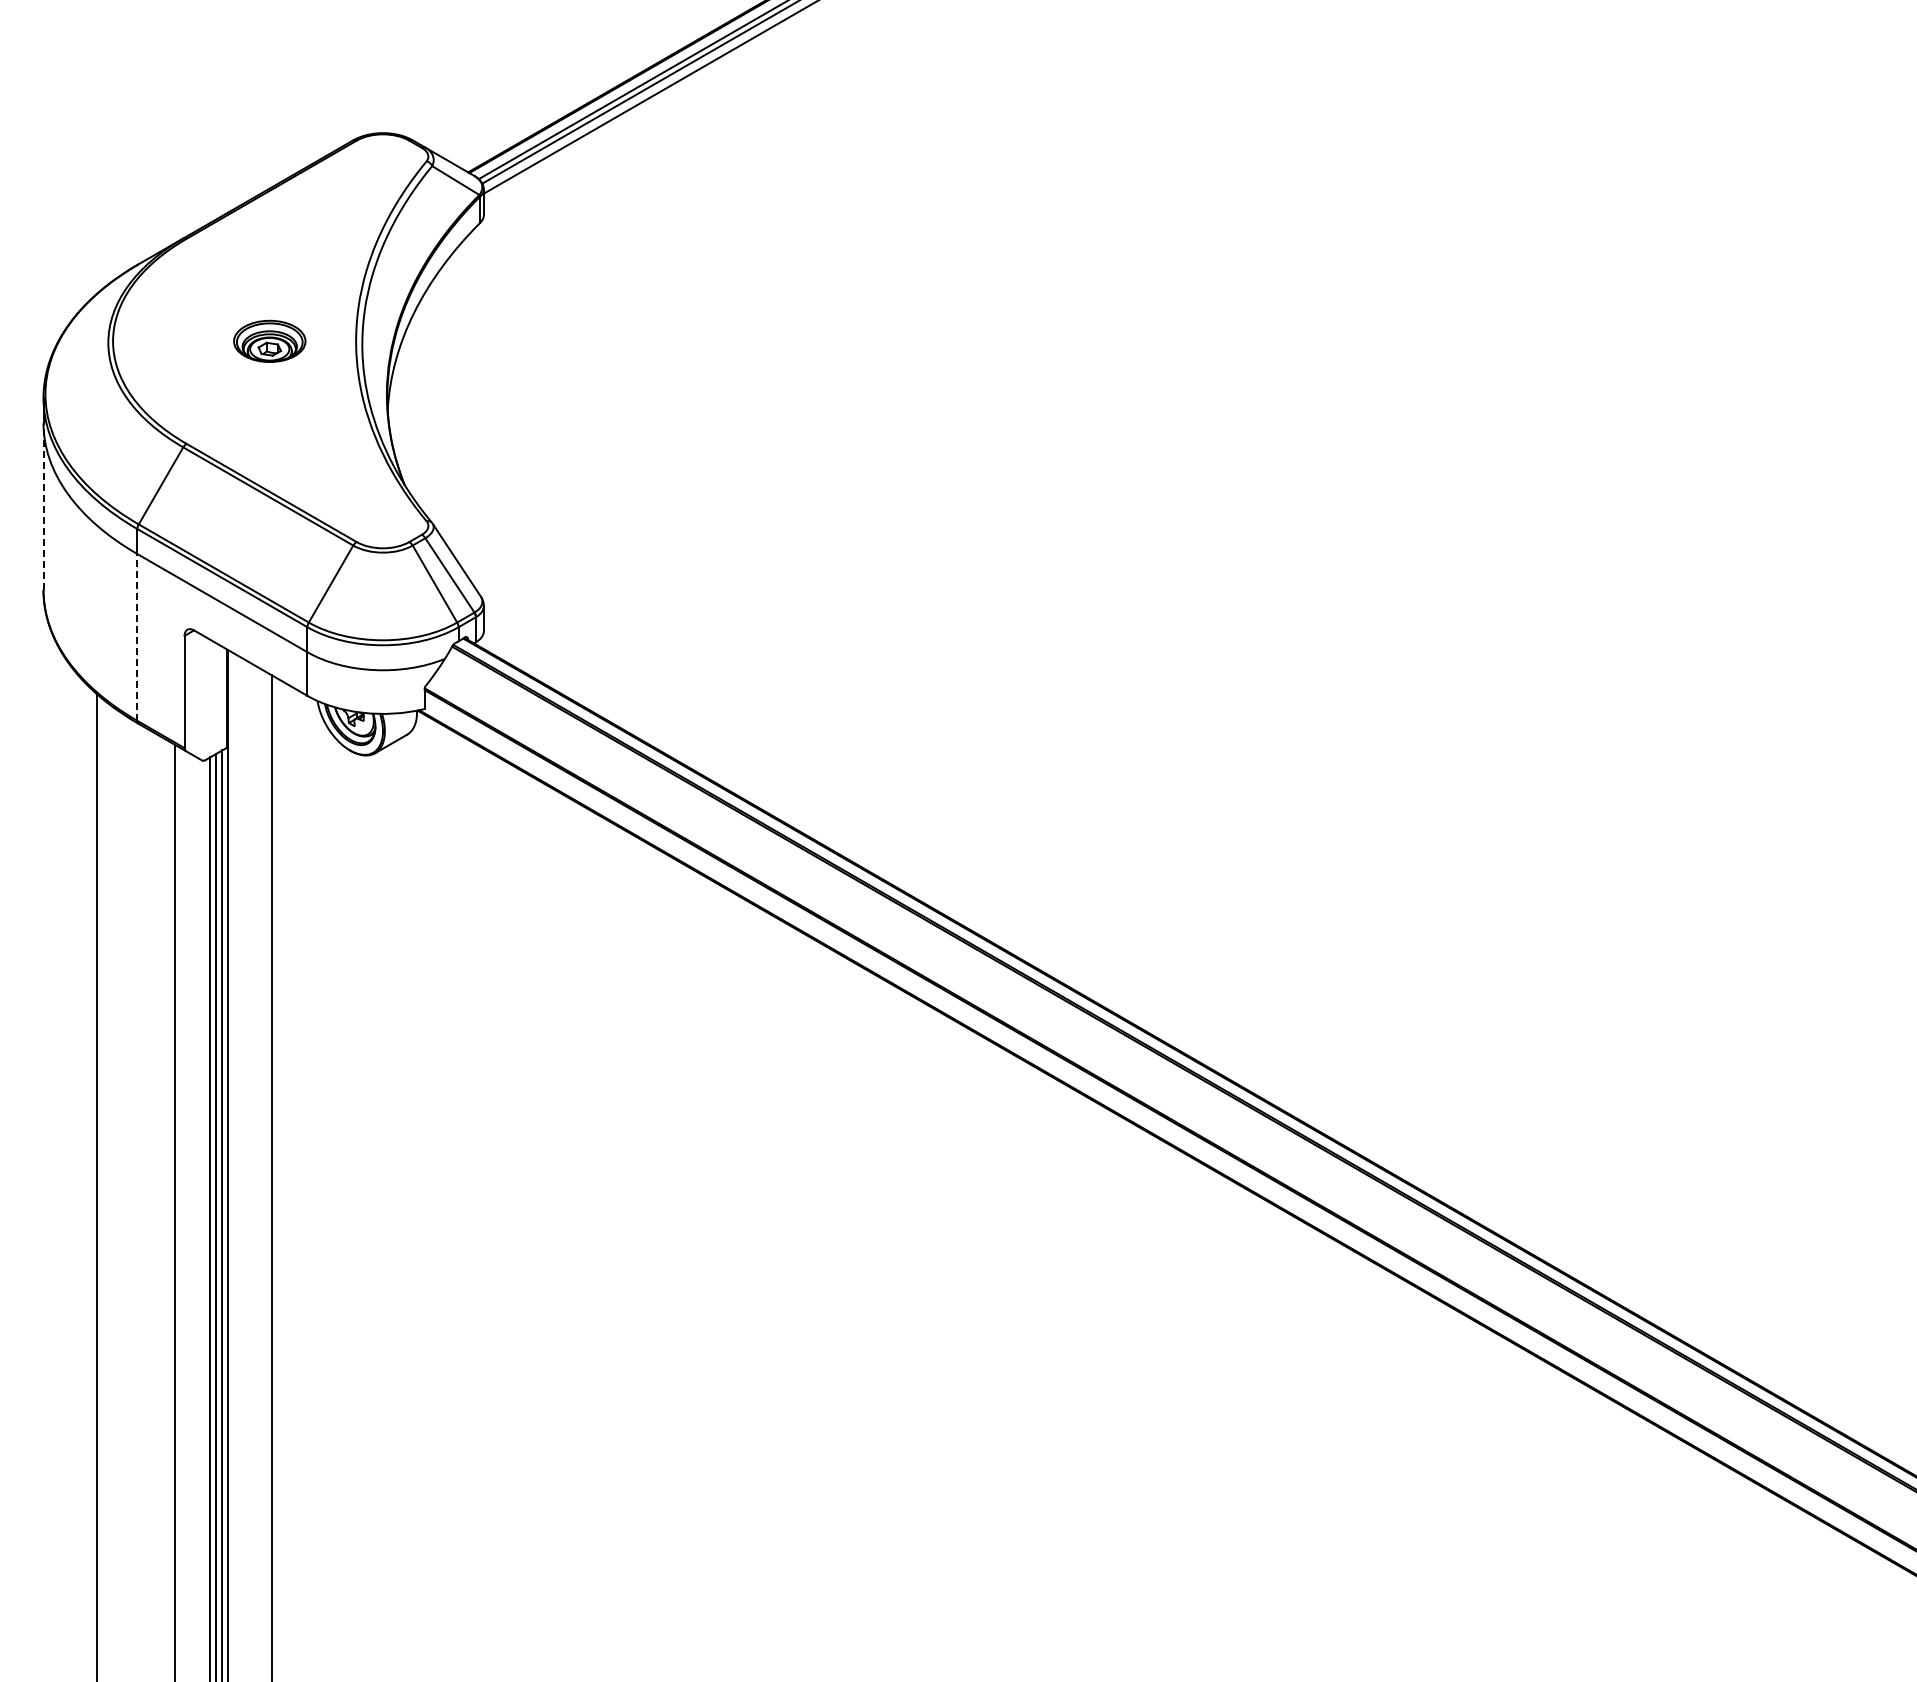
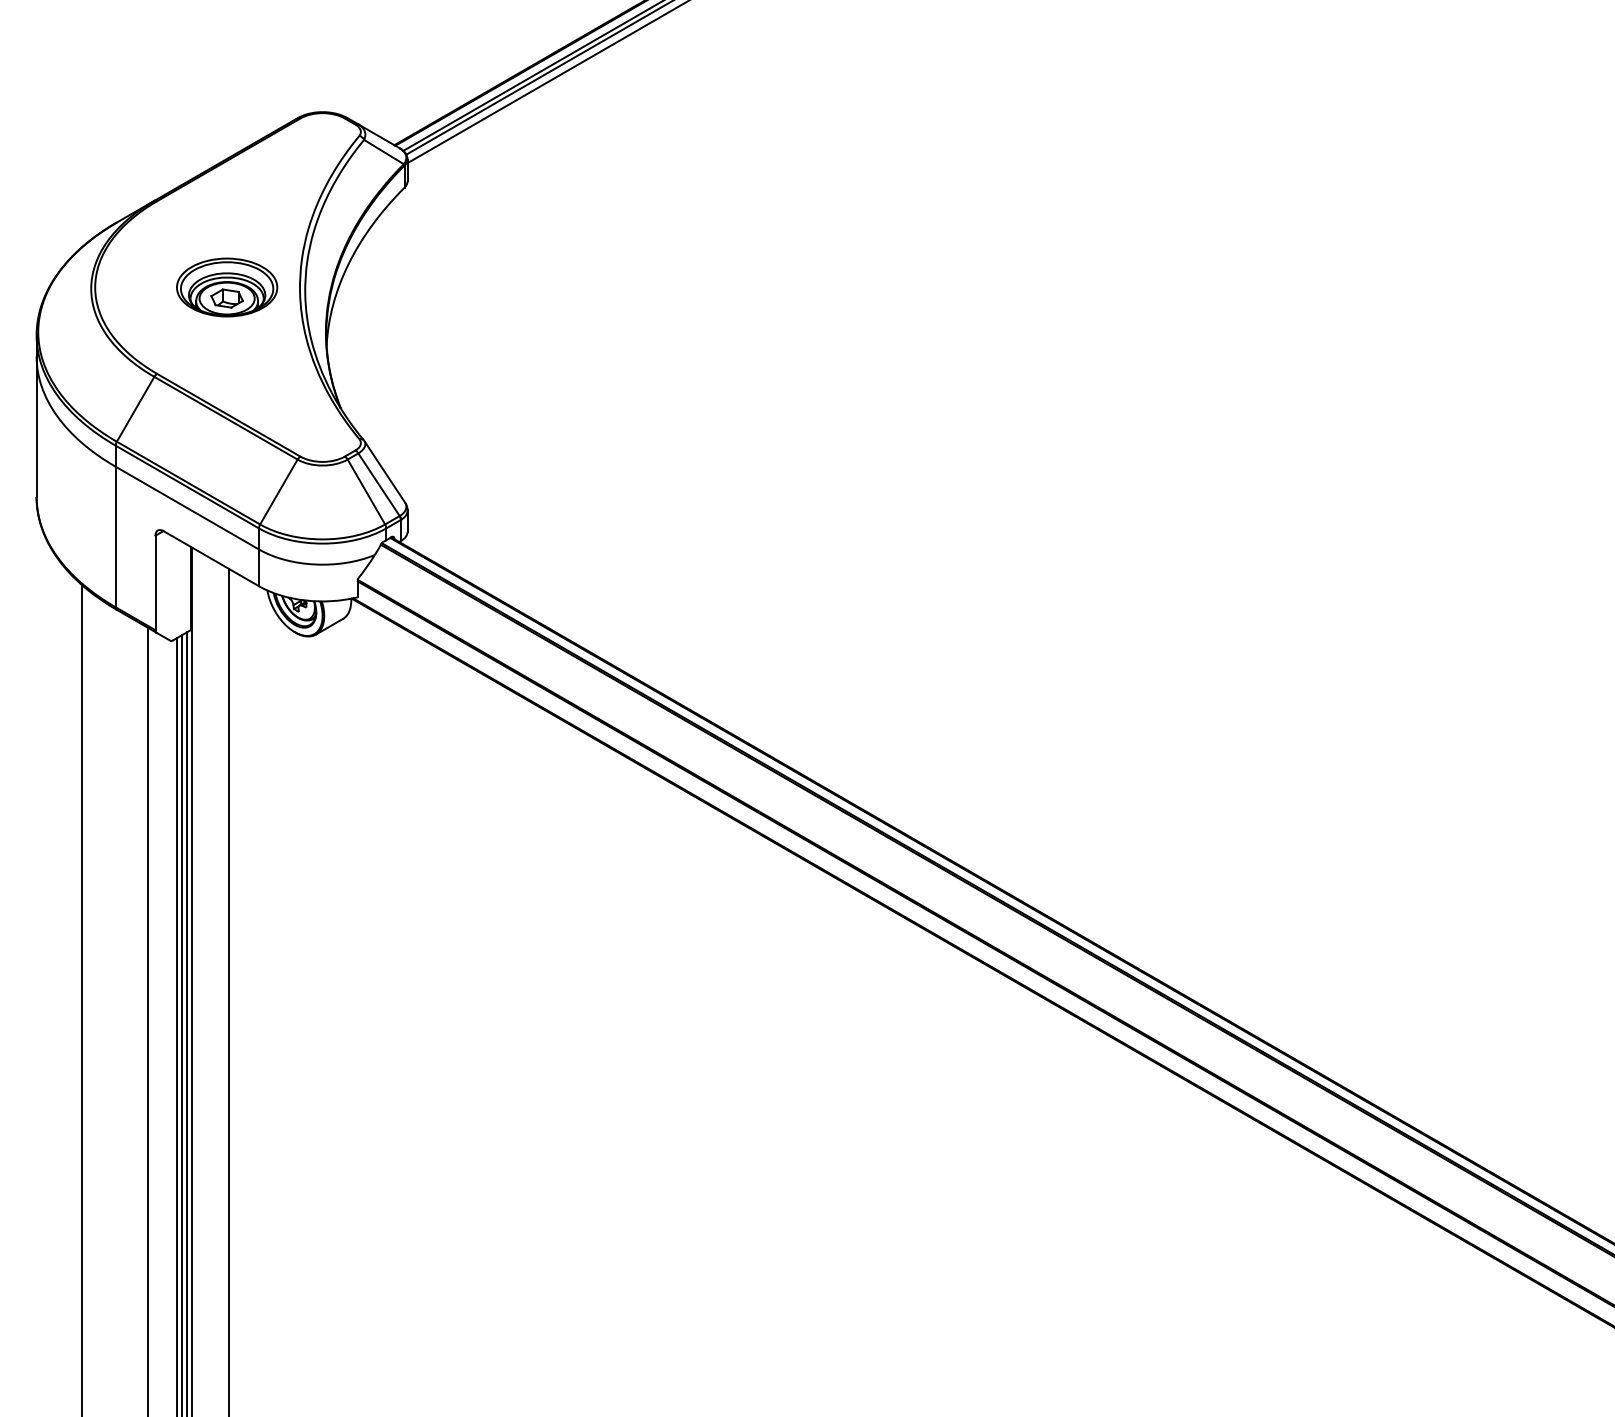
part: (269, 341) -> (227, 287), size x1.67
line: (43, 506) -> (36, 426), dashed -> solid
line: (137, 636) -> (115, 536), dashed -> solid

